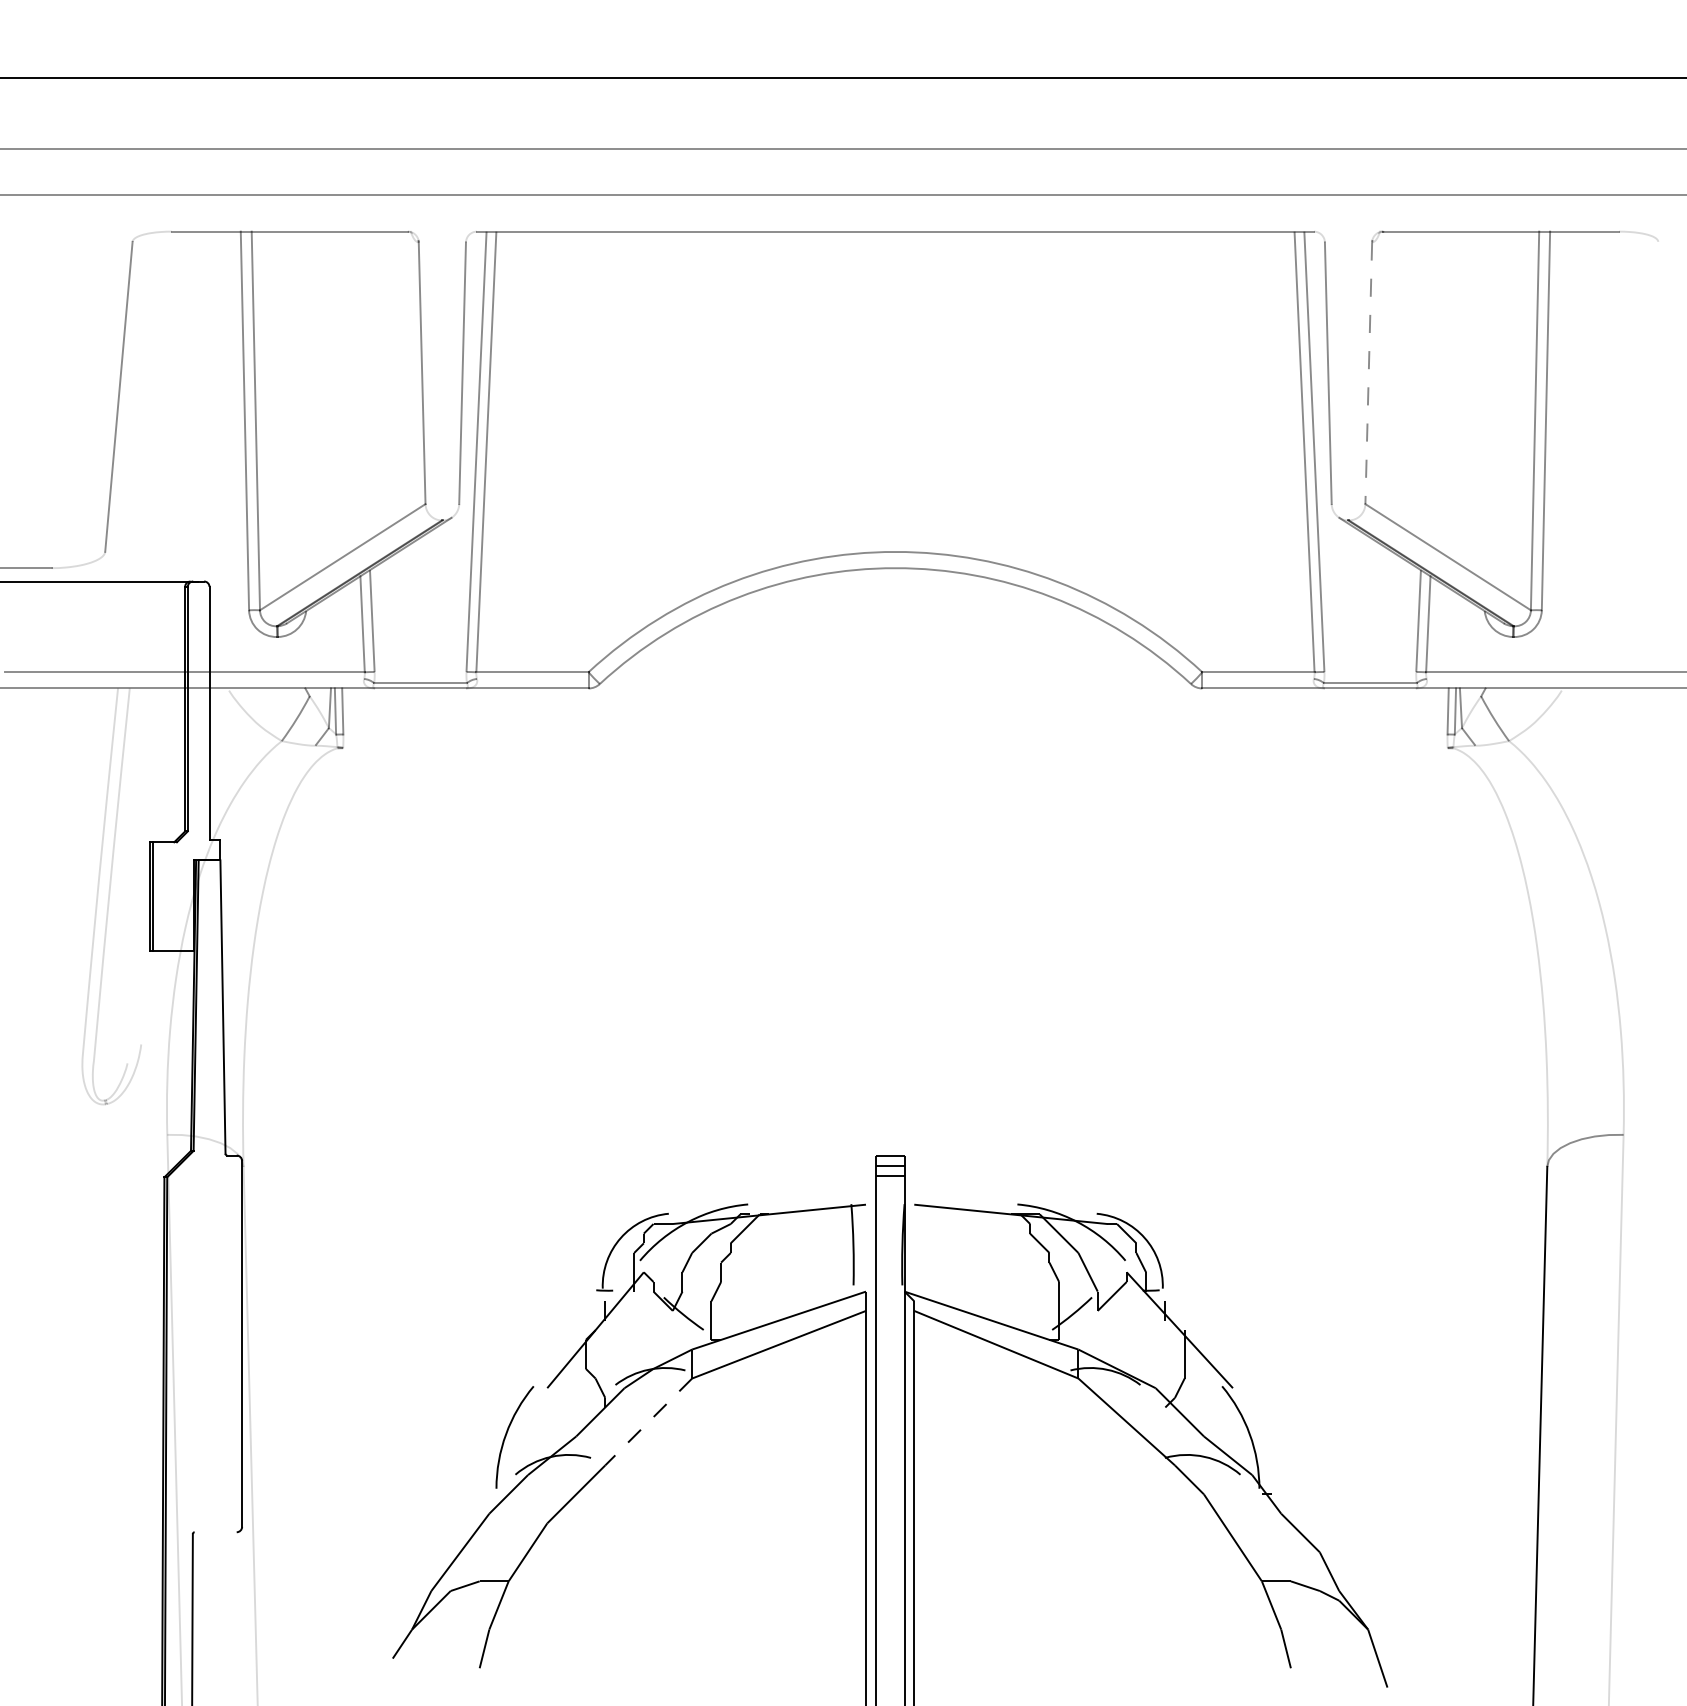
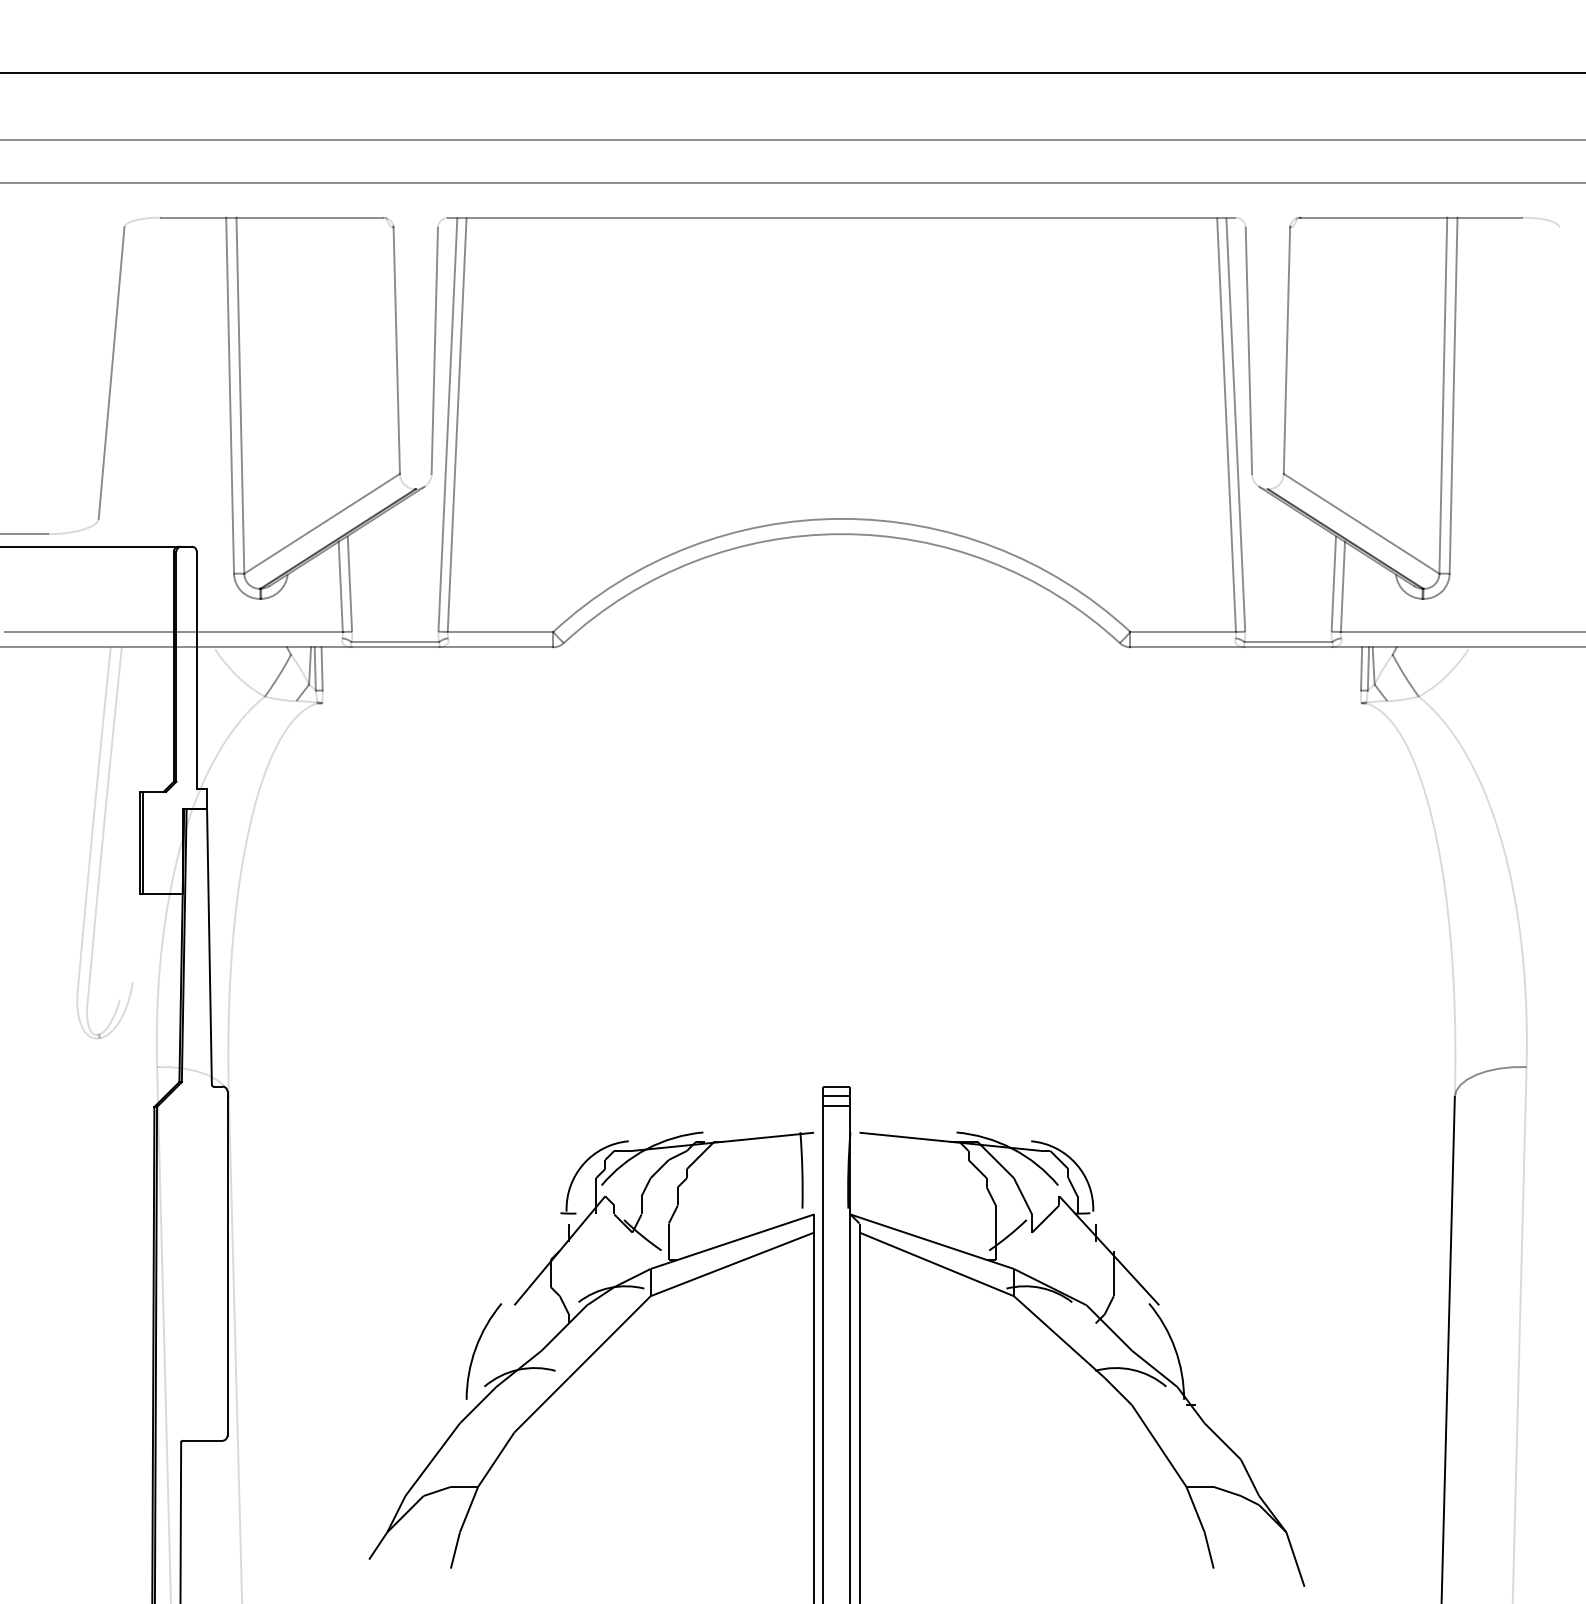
line: (1368, 373) -> (1286, 351), dashed -> solid
line: (648, 1422) -> (609, 1337), dashed -> solid
line: (215, 1531) -> (202, 1440), added

